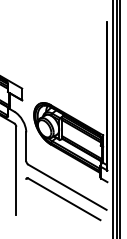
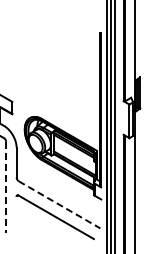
line: (16, 170) -> (6, 187), solid -> dashed
line: (67, 187) -> (59, 205), solid -> dashed

